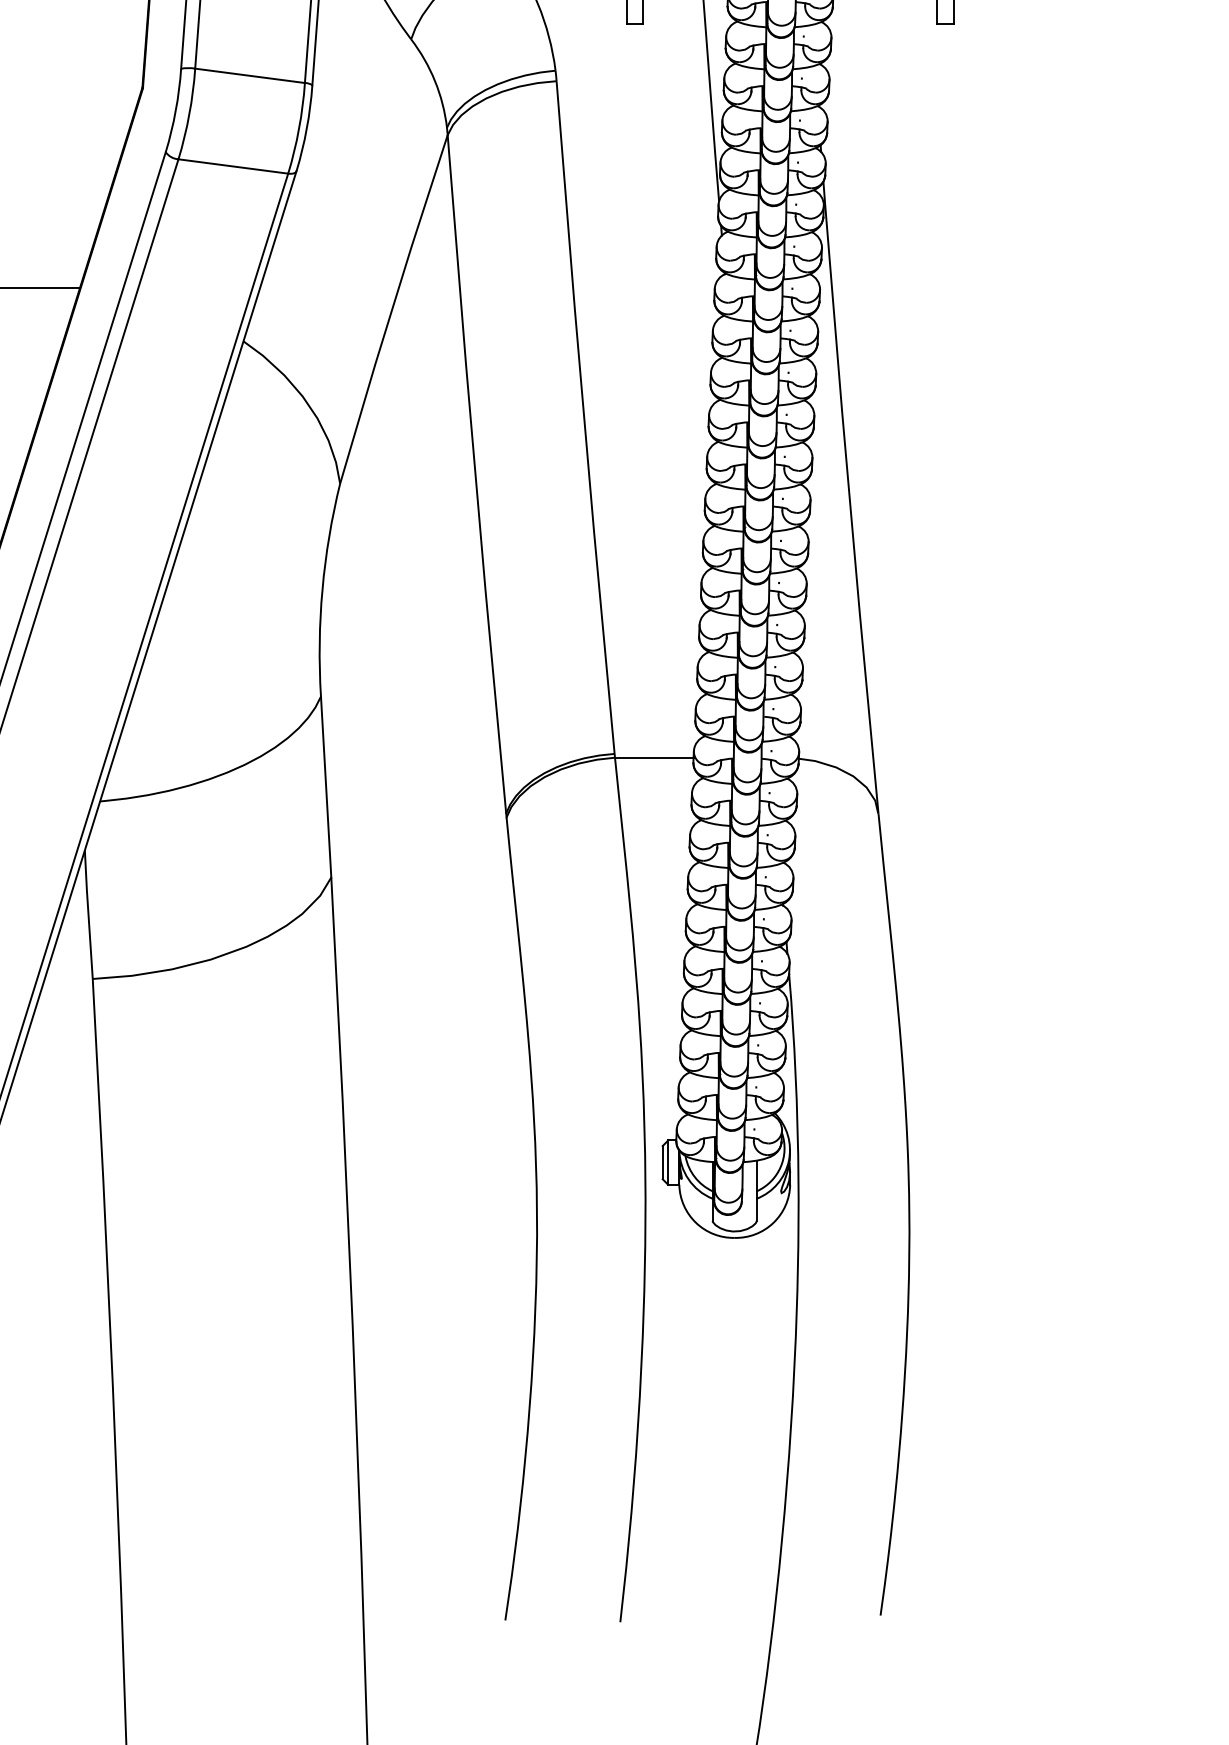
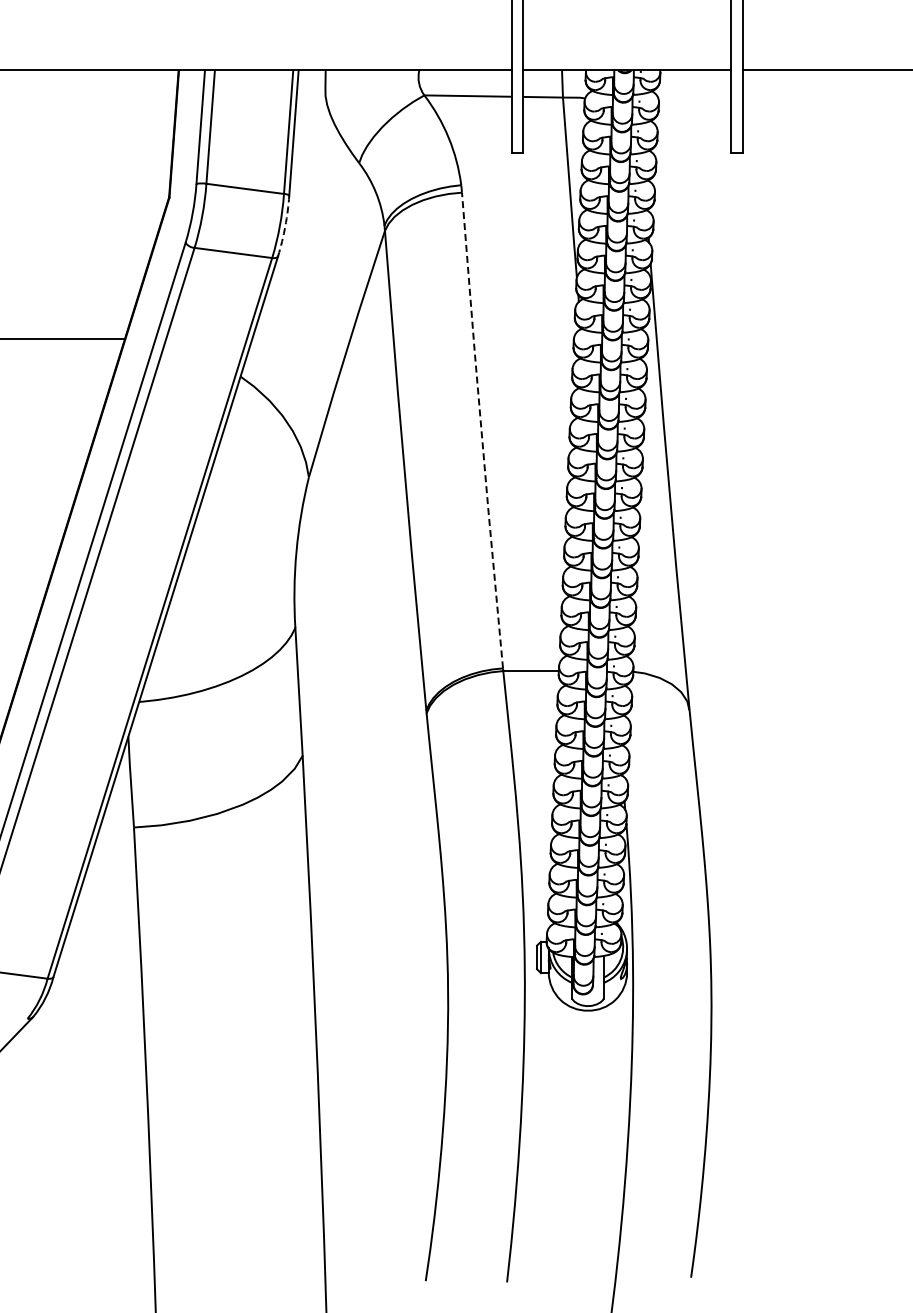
arc: (307, 129) -> (285, 226), solid -> dashed
line: (584, 416) -> (481, 429), solid -> dashed

